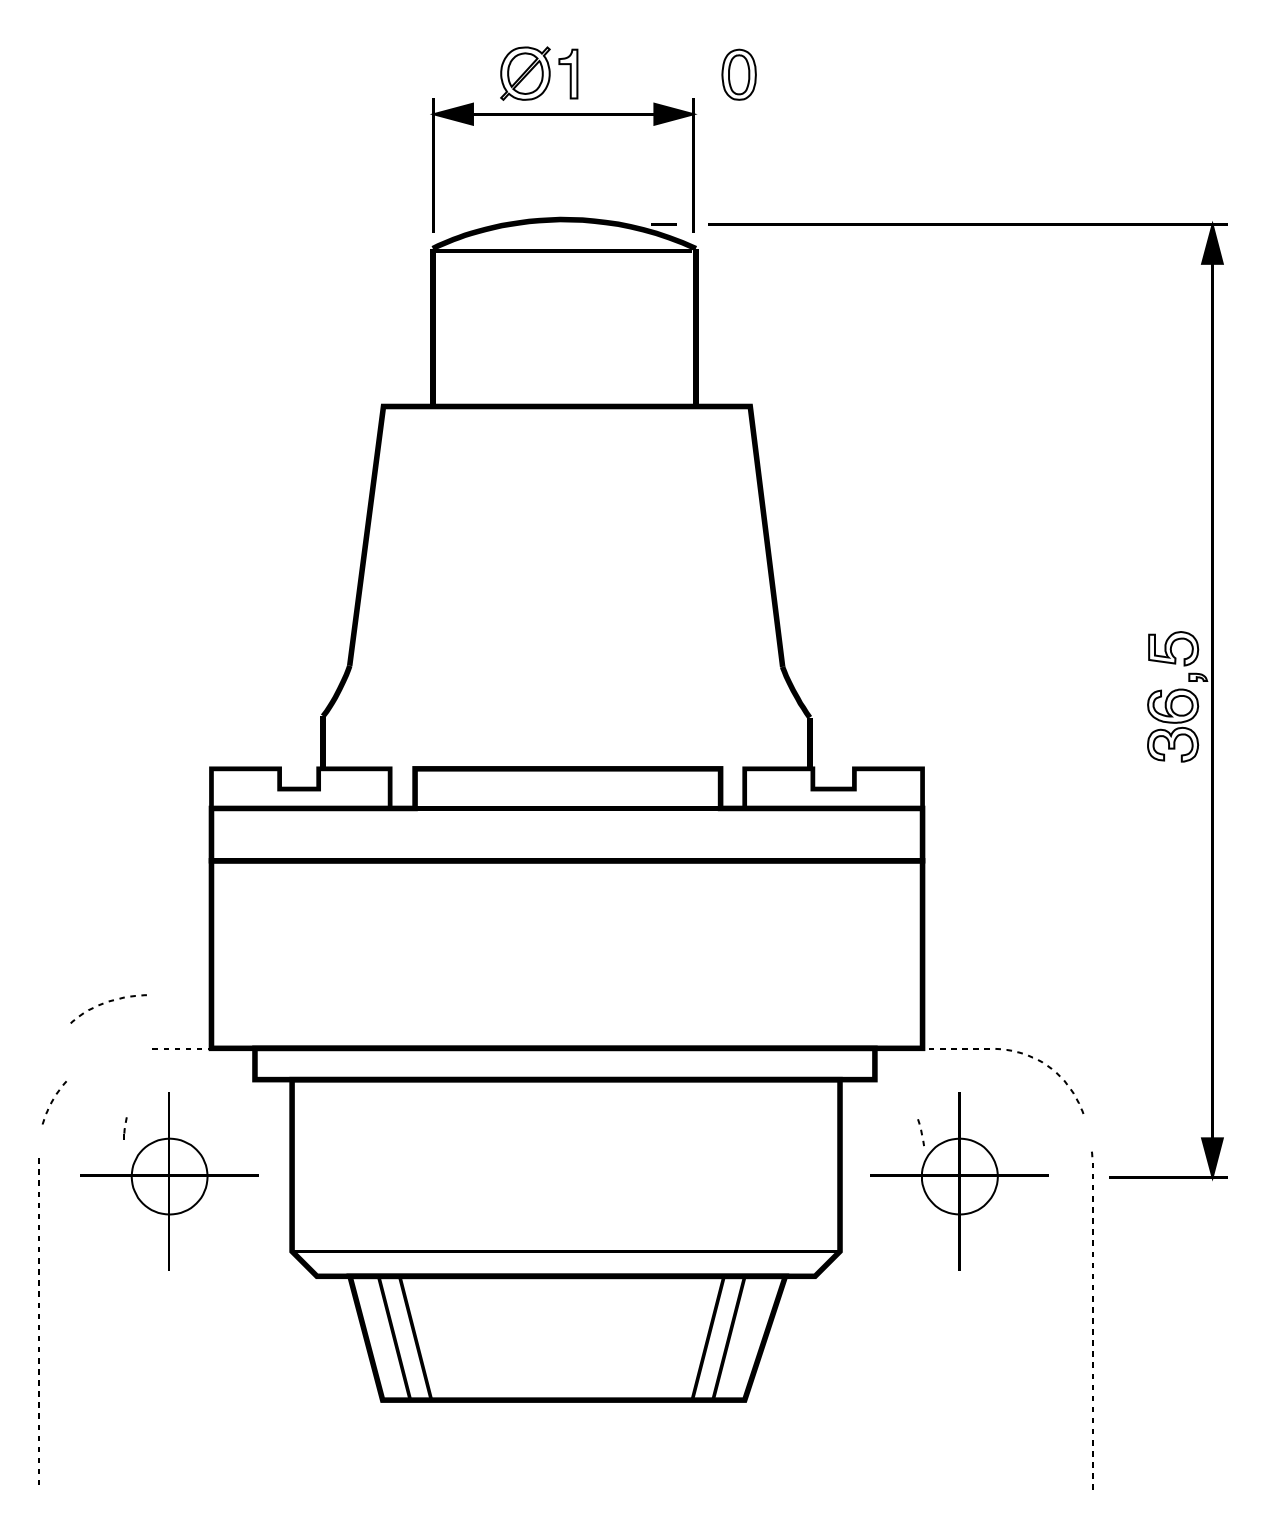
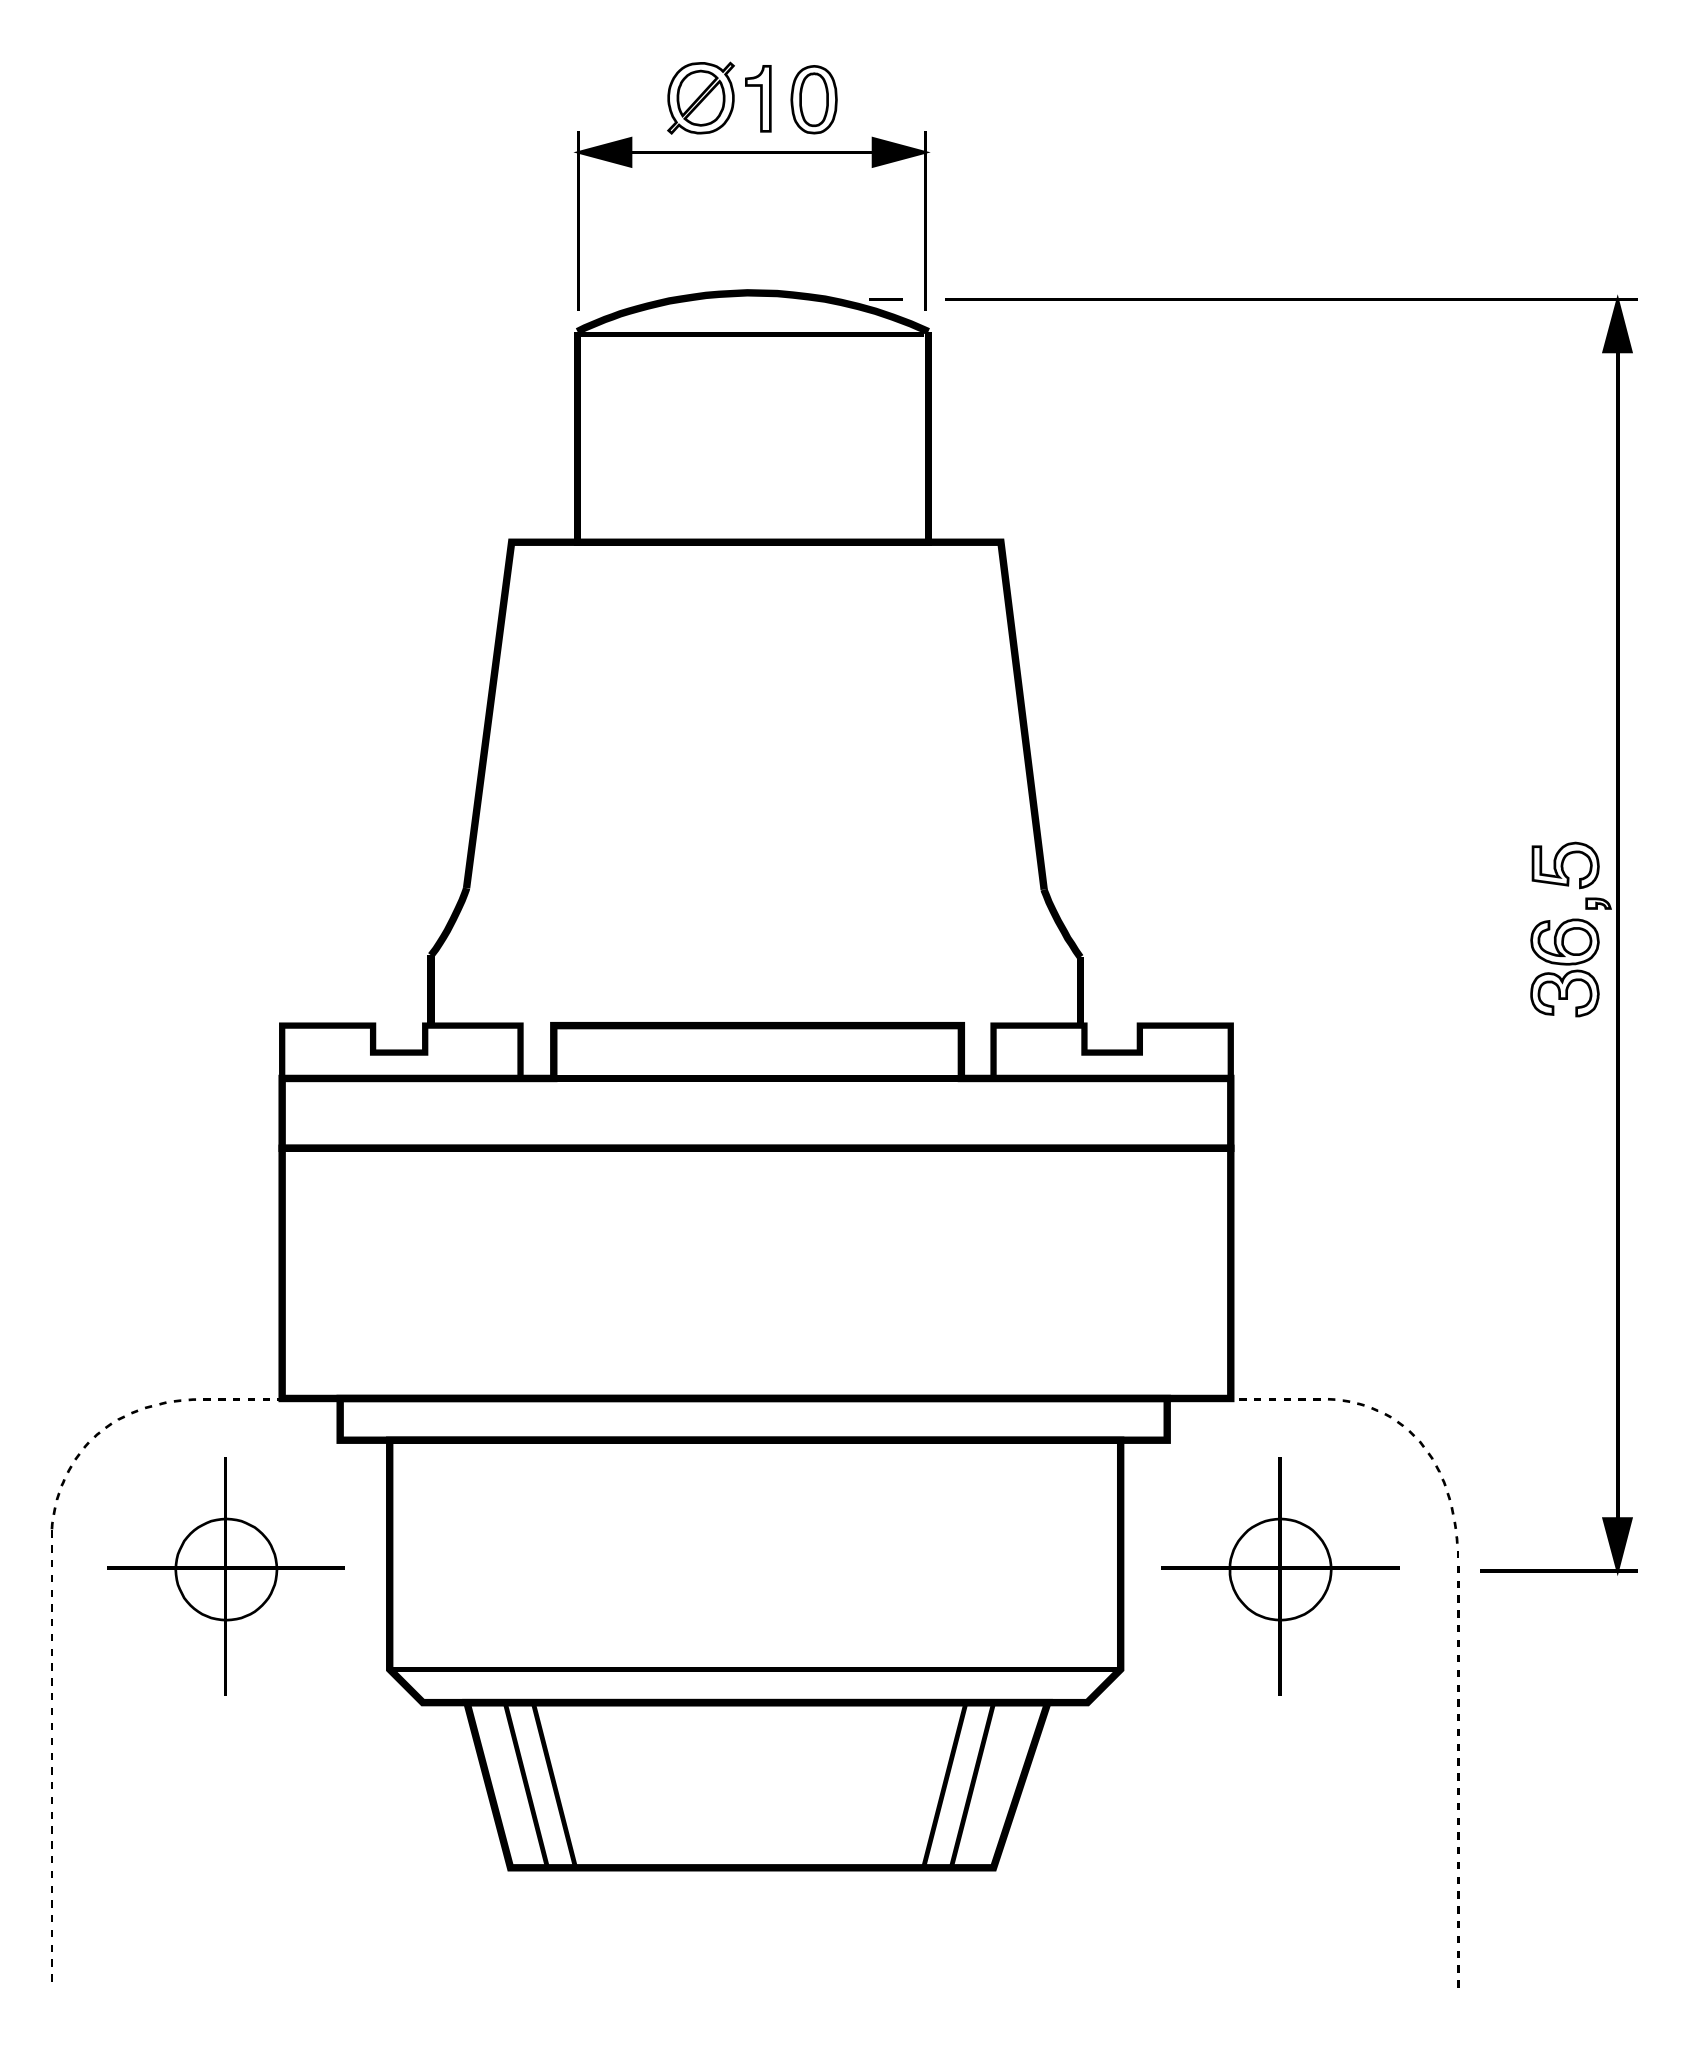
part: (738, 74) -> (813, 99), moved
part: (109, 1002) -> (145, 1409), moved
part: (125, 1128) -> (53, 1522), moved
part: (920, 1132) -> (1451, 1510), moved

